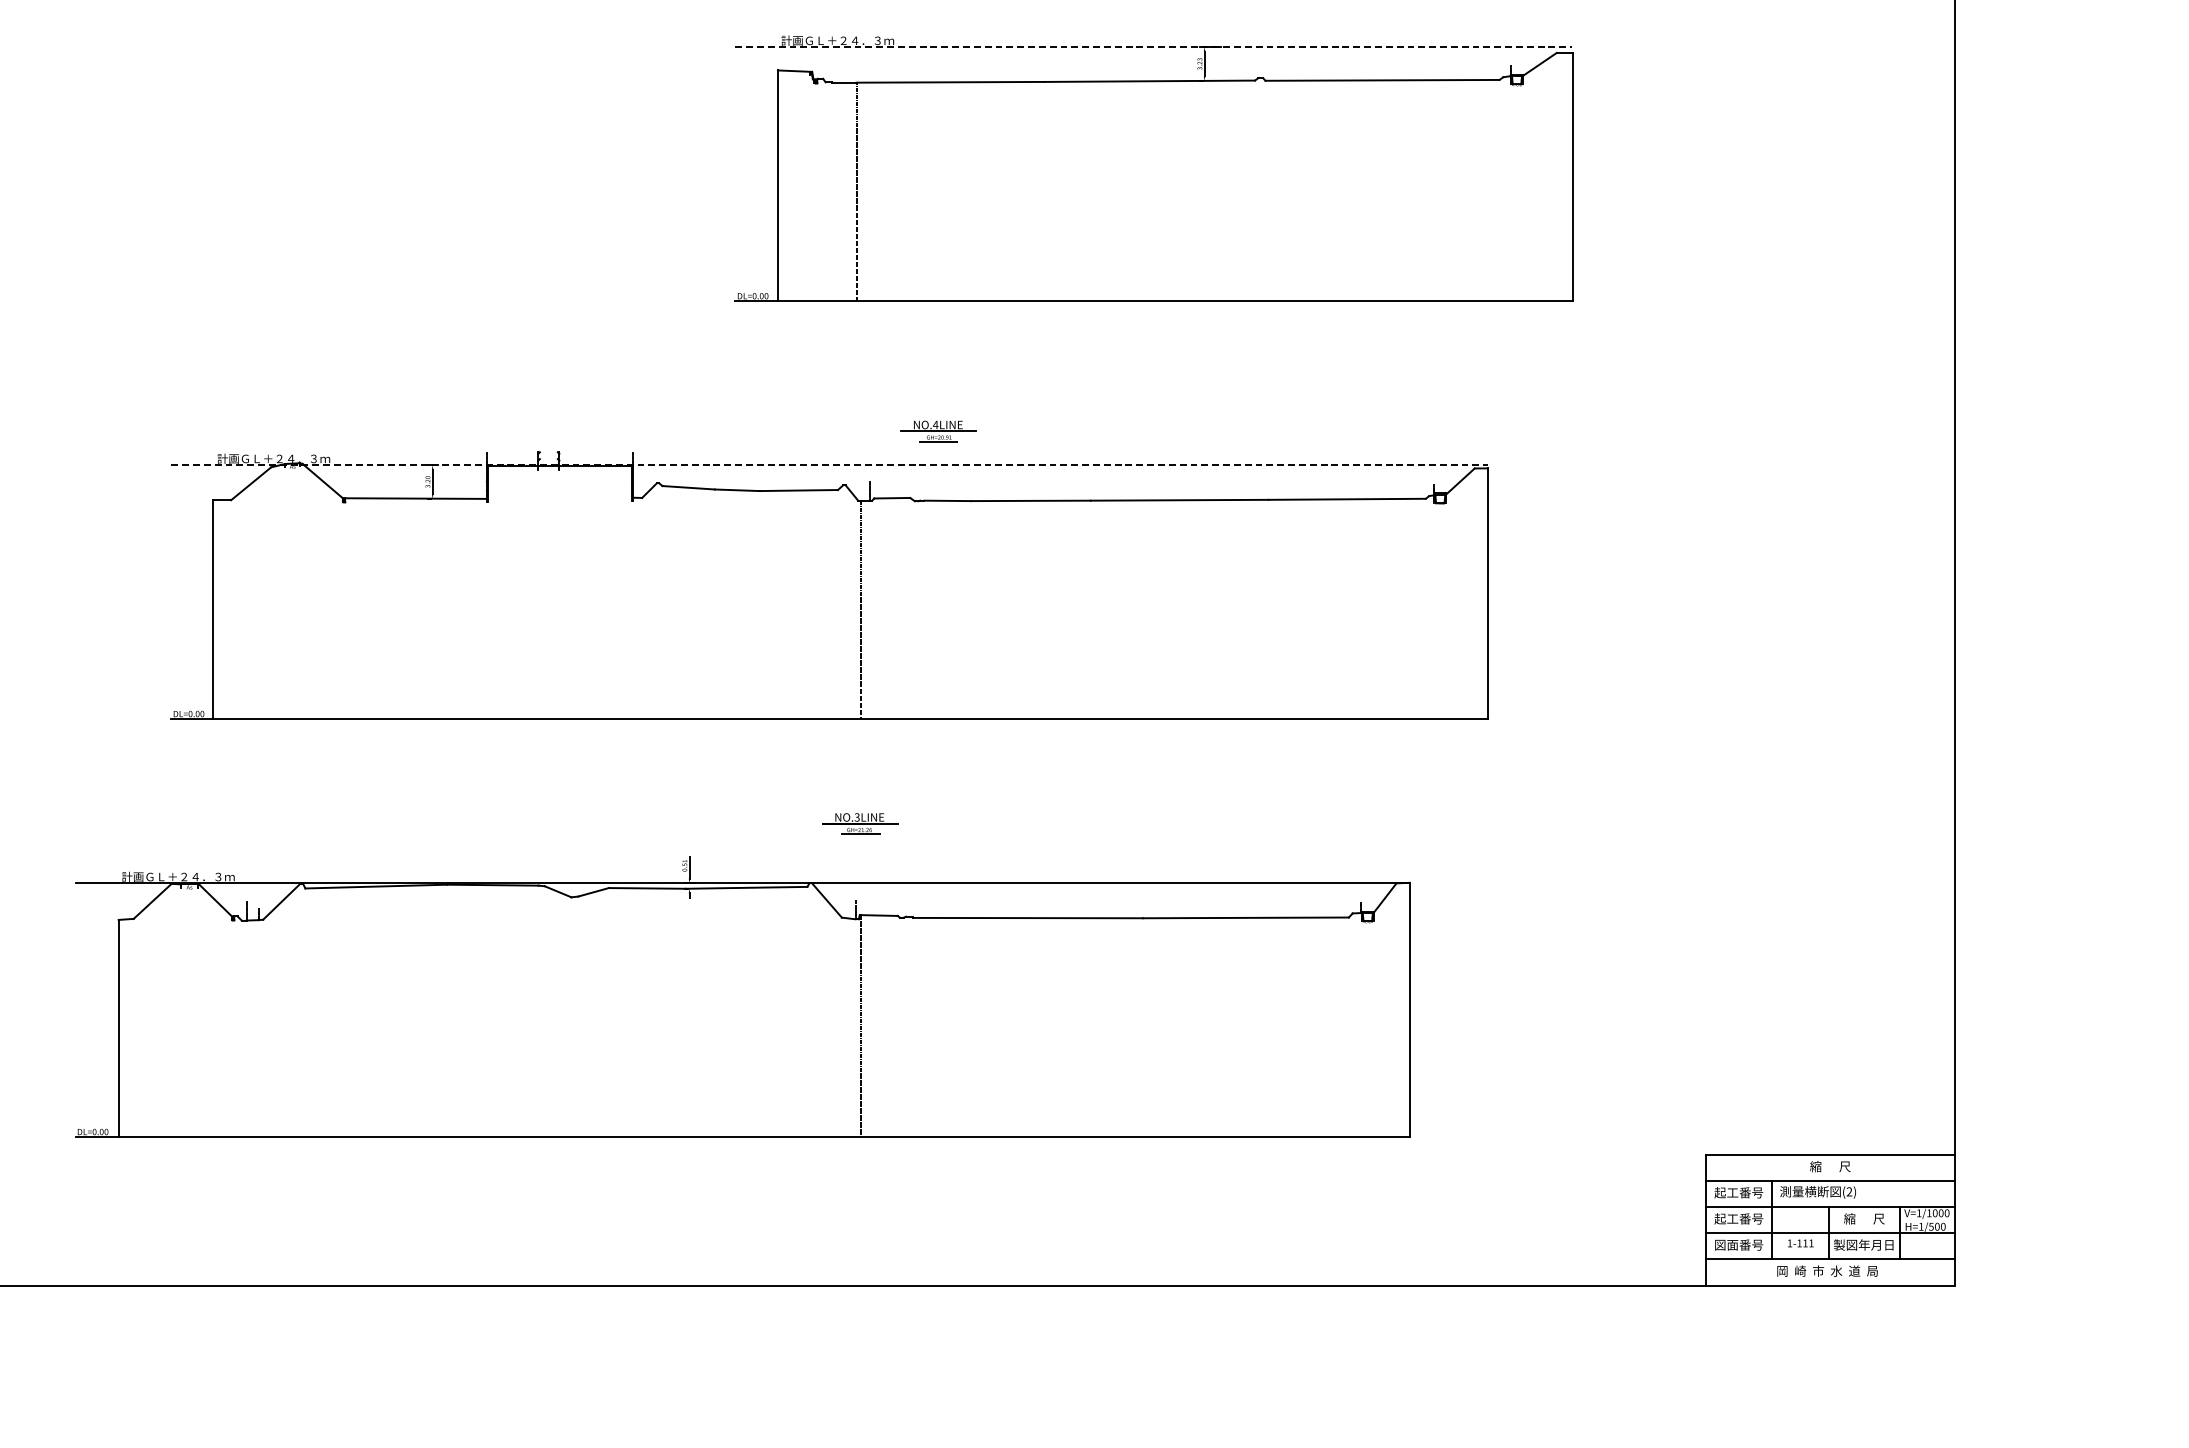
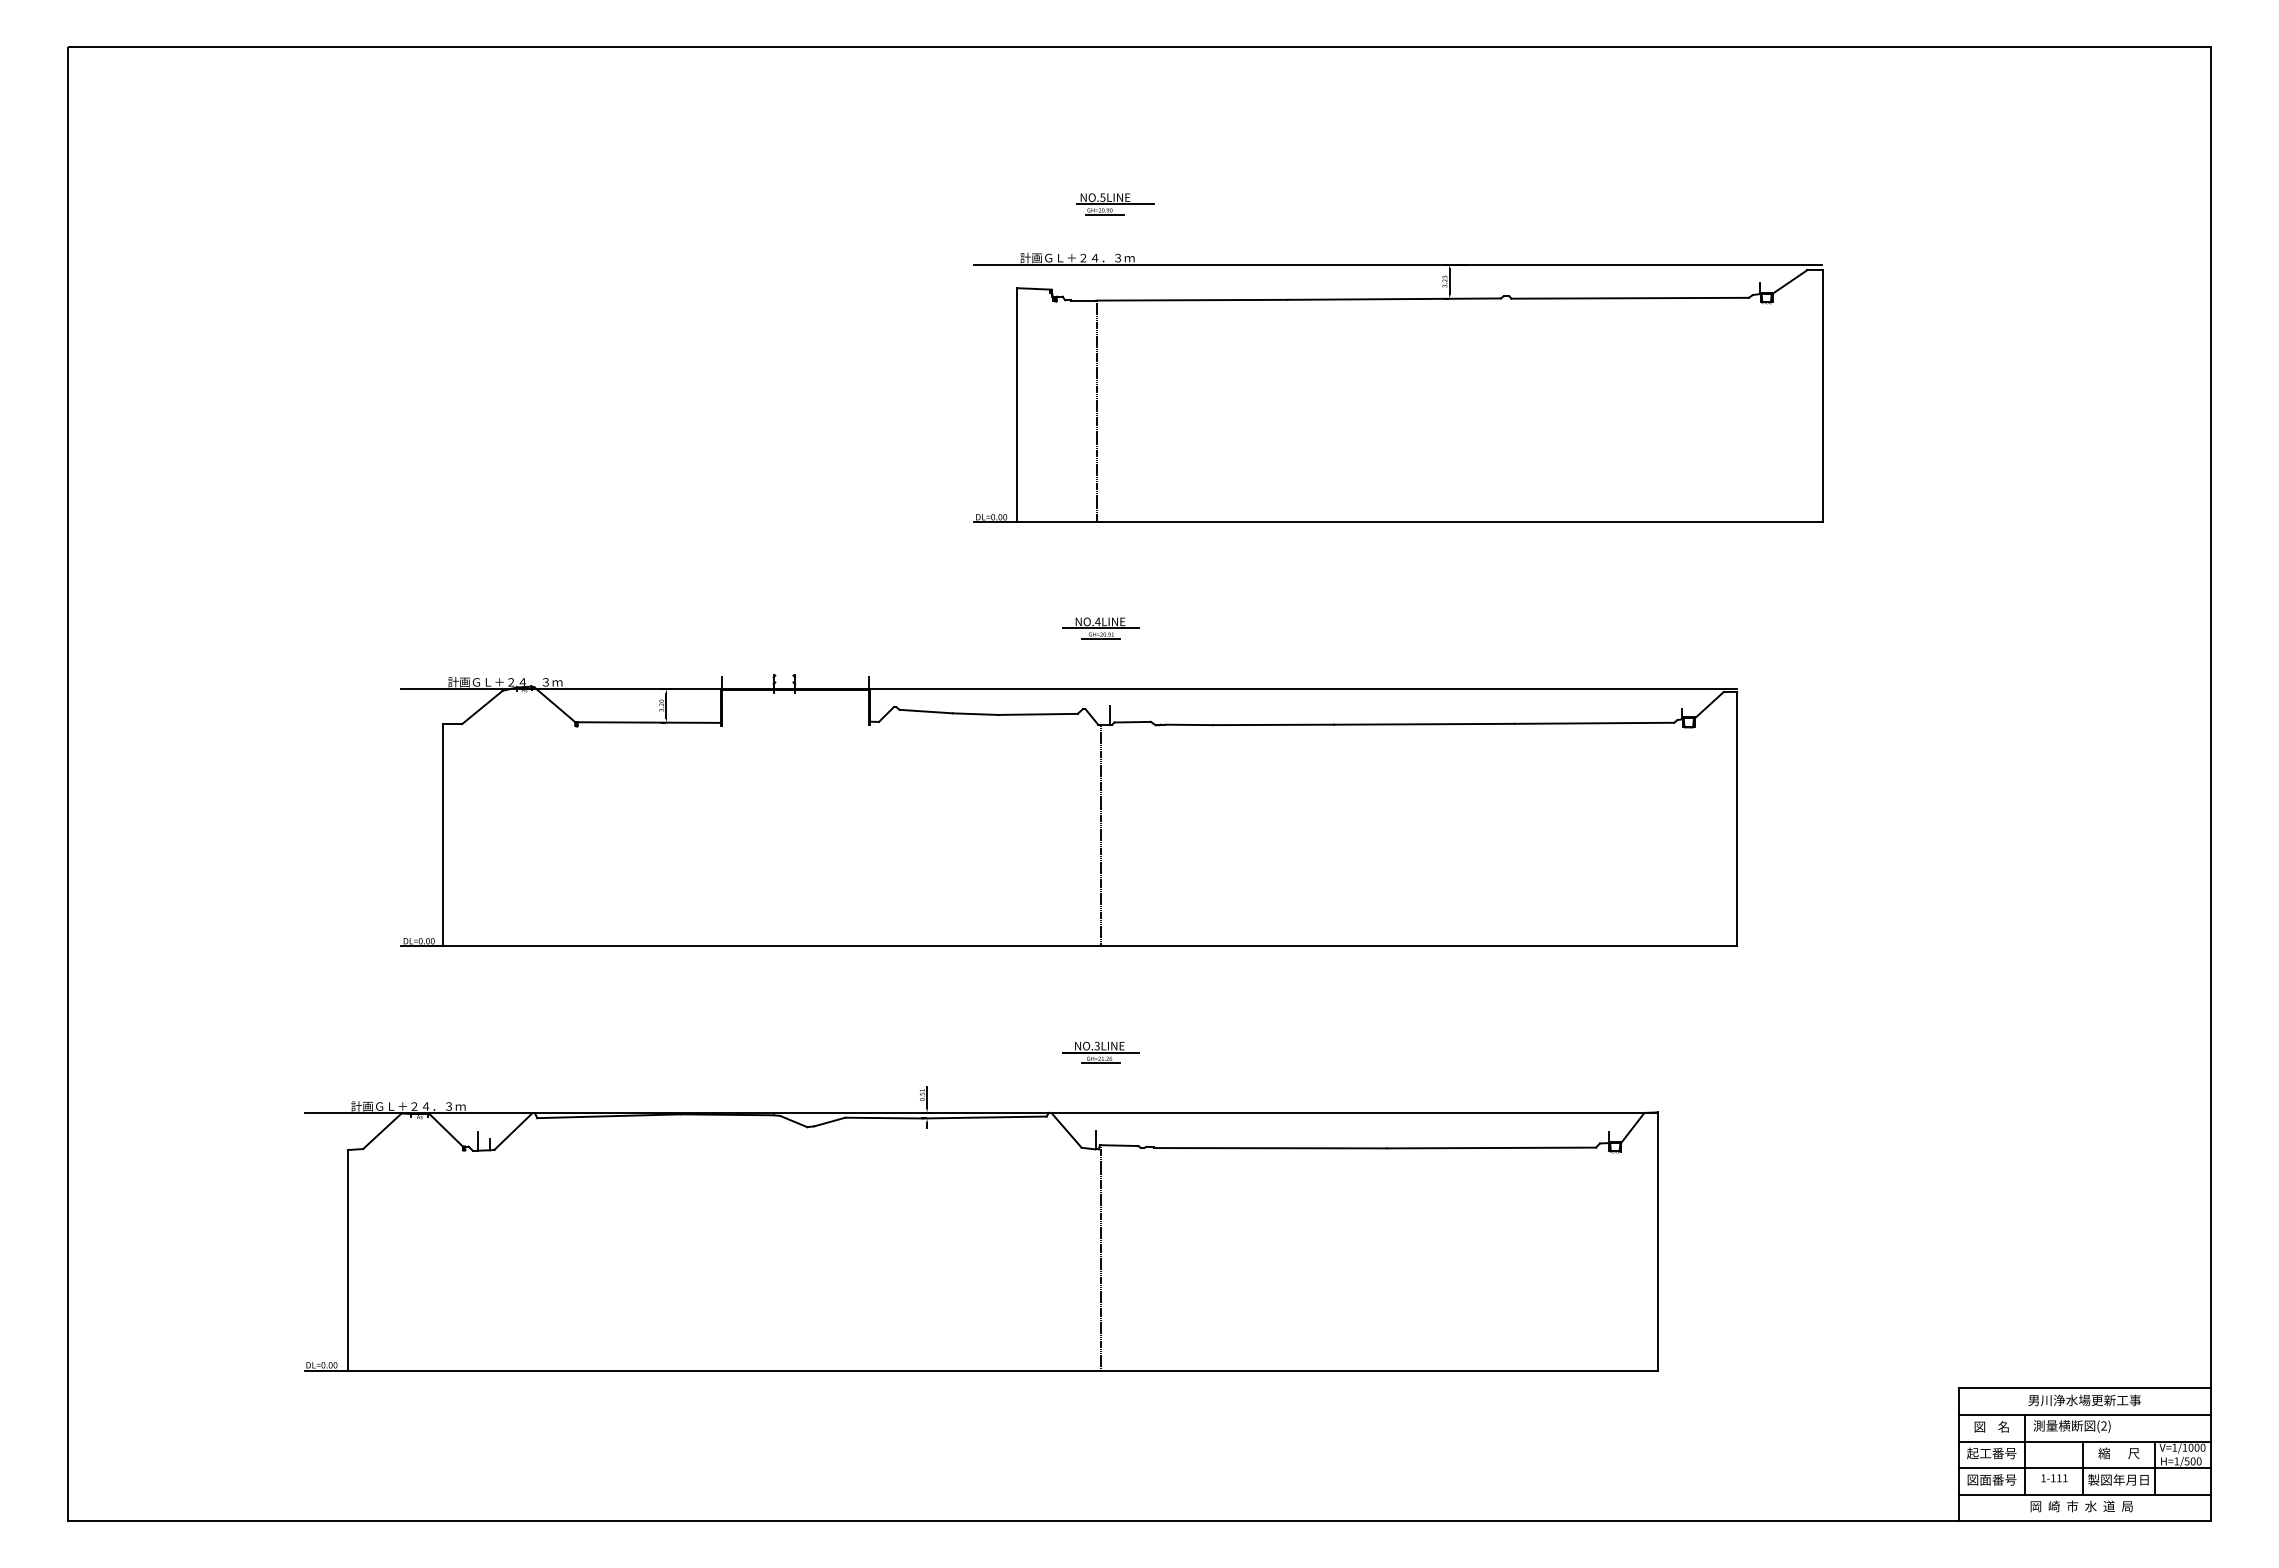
line: (1154, 47) -> (1398, 264), dashed -> solid
part: (938, 431) -> (1100, 628), moved
line: (829, 465) -> (1069, 688), dashed -> solid
text: (1830, 1166) -> (2084, 1400), 縮      尺 -> 男川浄水場更新工事
text: (1738, 1192) -> (1991, 1426), 起工番号 -> 図    名

